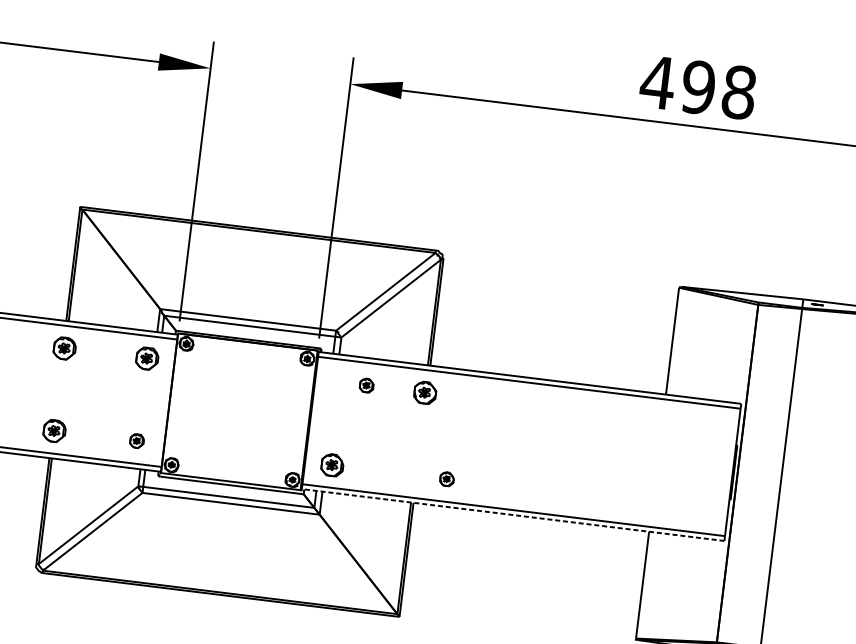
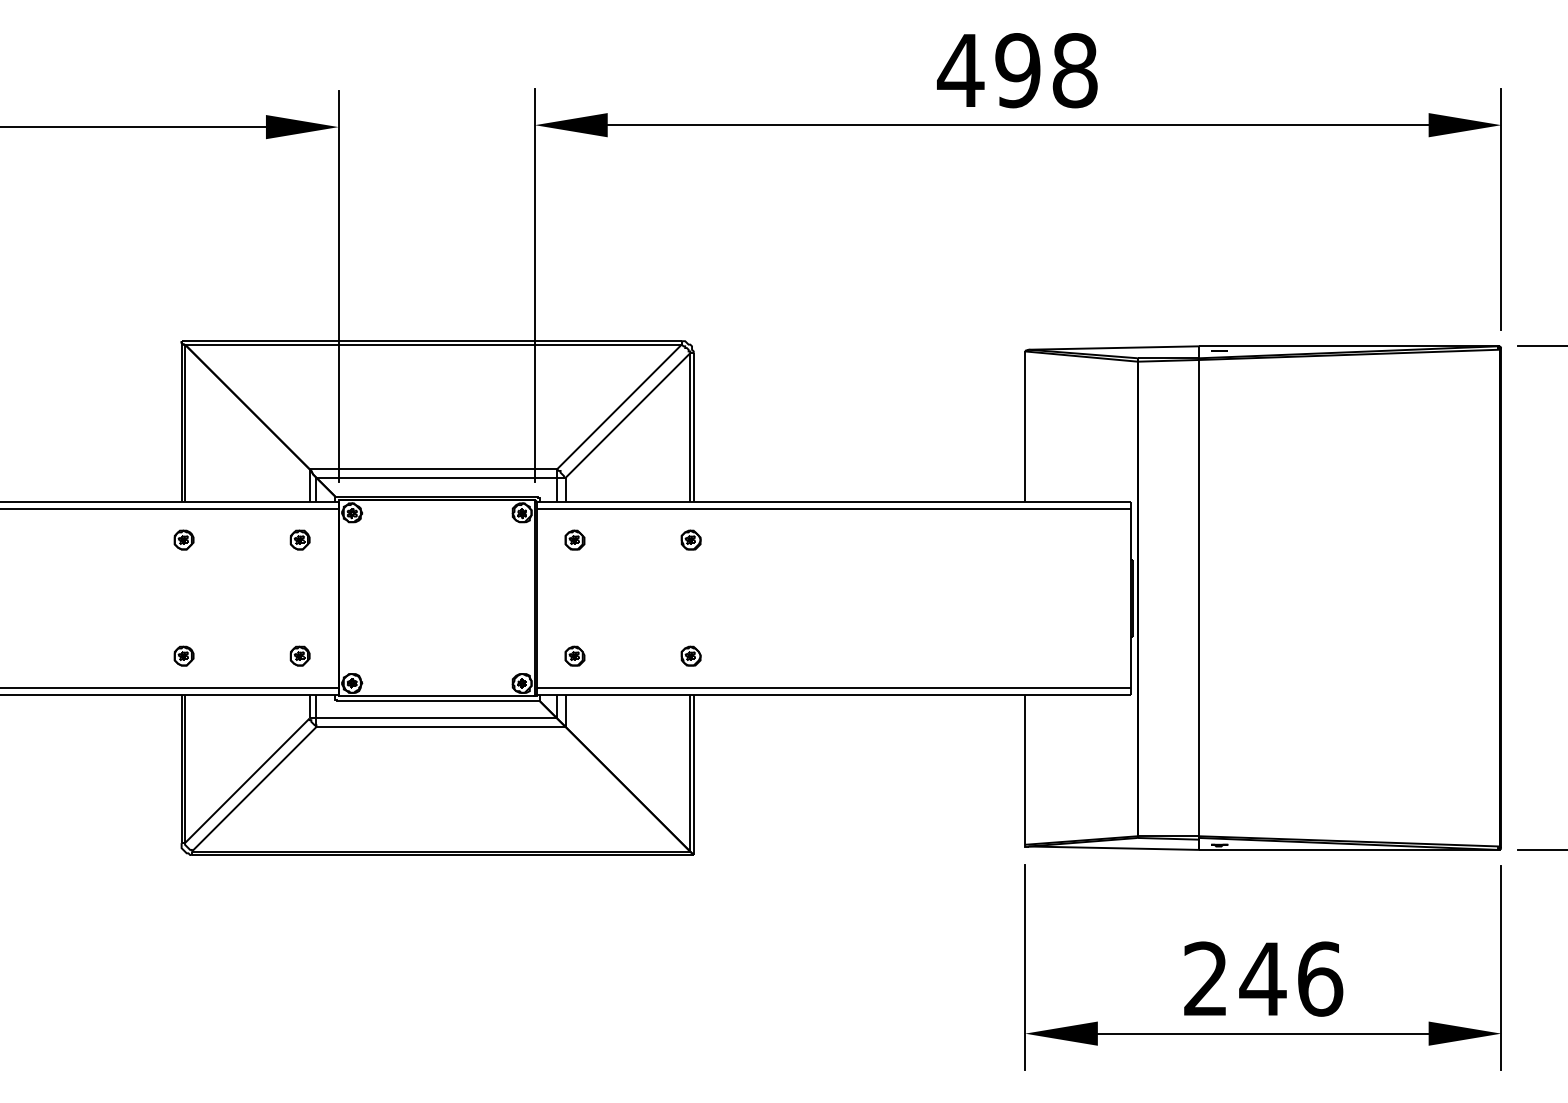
part: (64, 348) -> (183, 539), size x0.62
part: (146, 358) -> (299, 539), size x0.62
part: (366, 385) -> (574, 539), moved
part: (424, 392) -> (690, 539), size x0.62
part: (54, 430) -> (183, 655), size x0.62
part: (332, 464) -> (574, 655), size x0.62
part: (446, 478) -> (690, 655), moved
line: (512, 514) -> (833, 694), dashed -> solid

